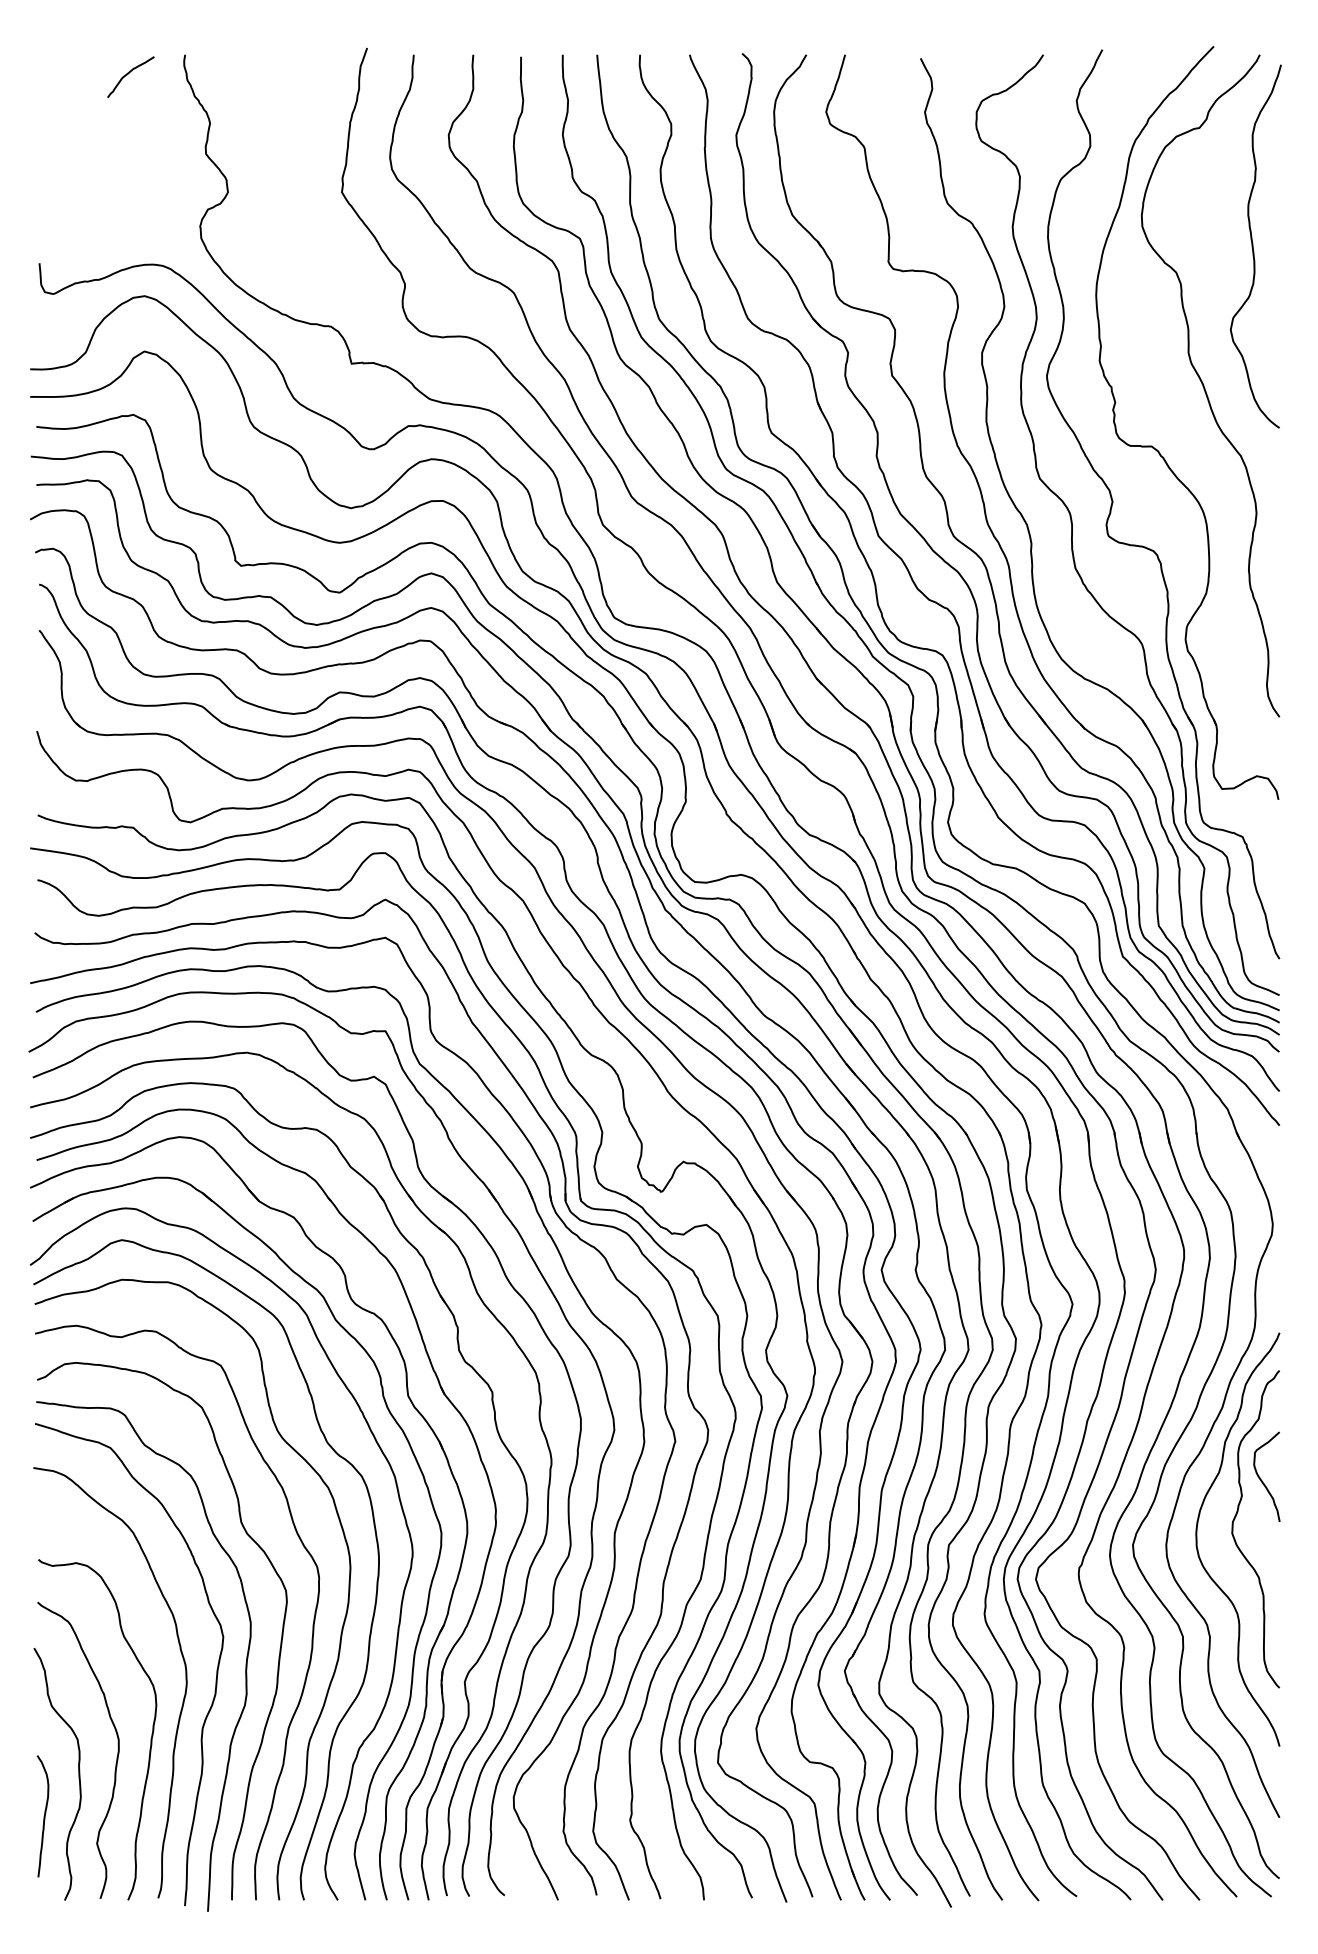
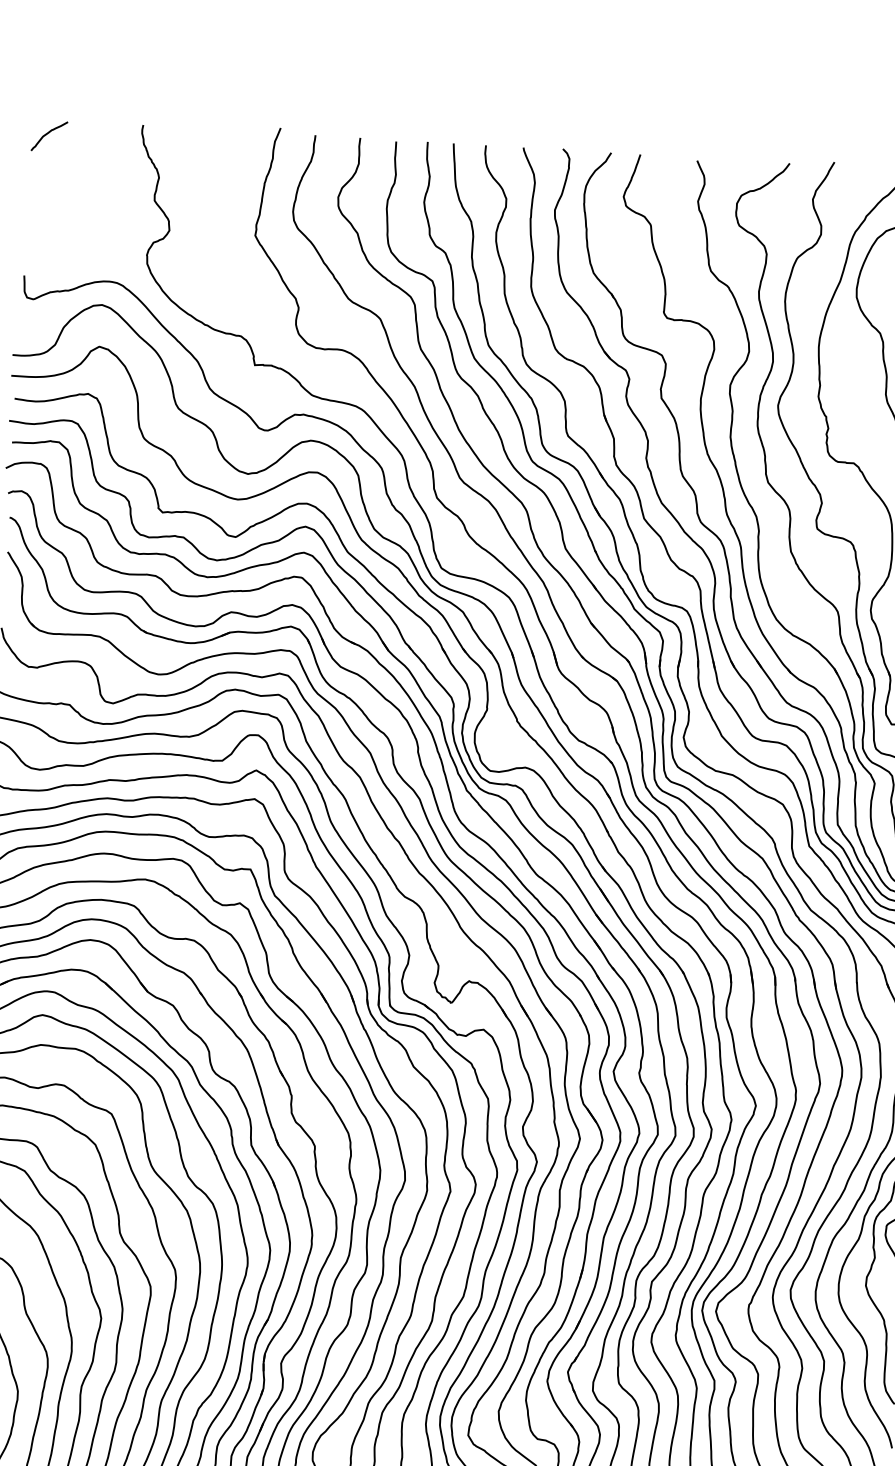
curve: (128, 74) -> (47, 134), moved

